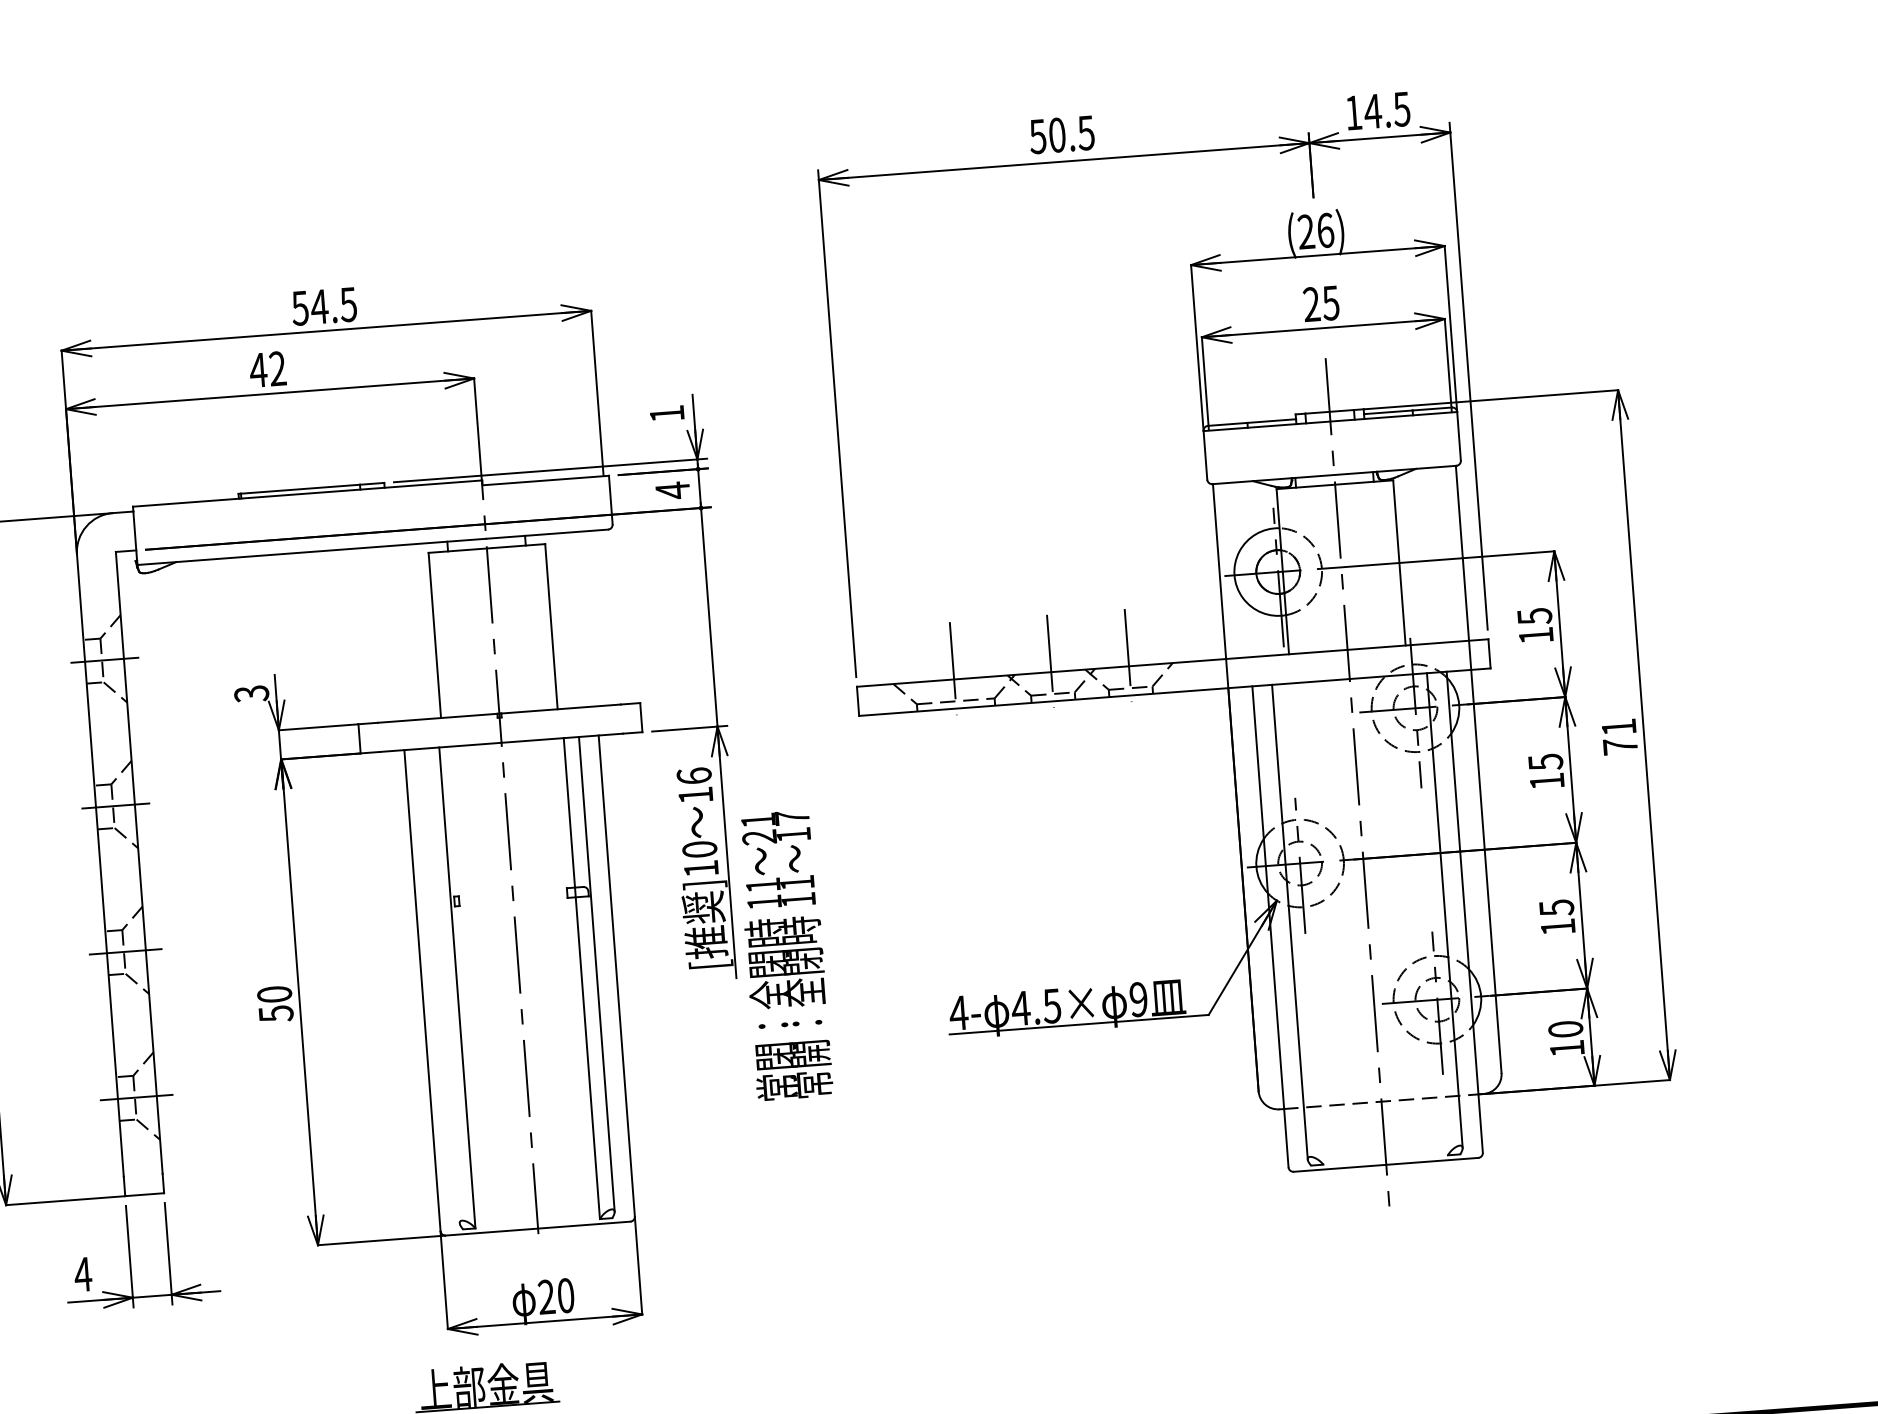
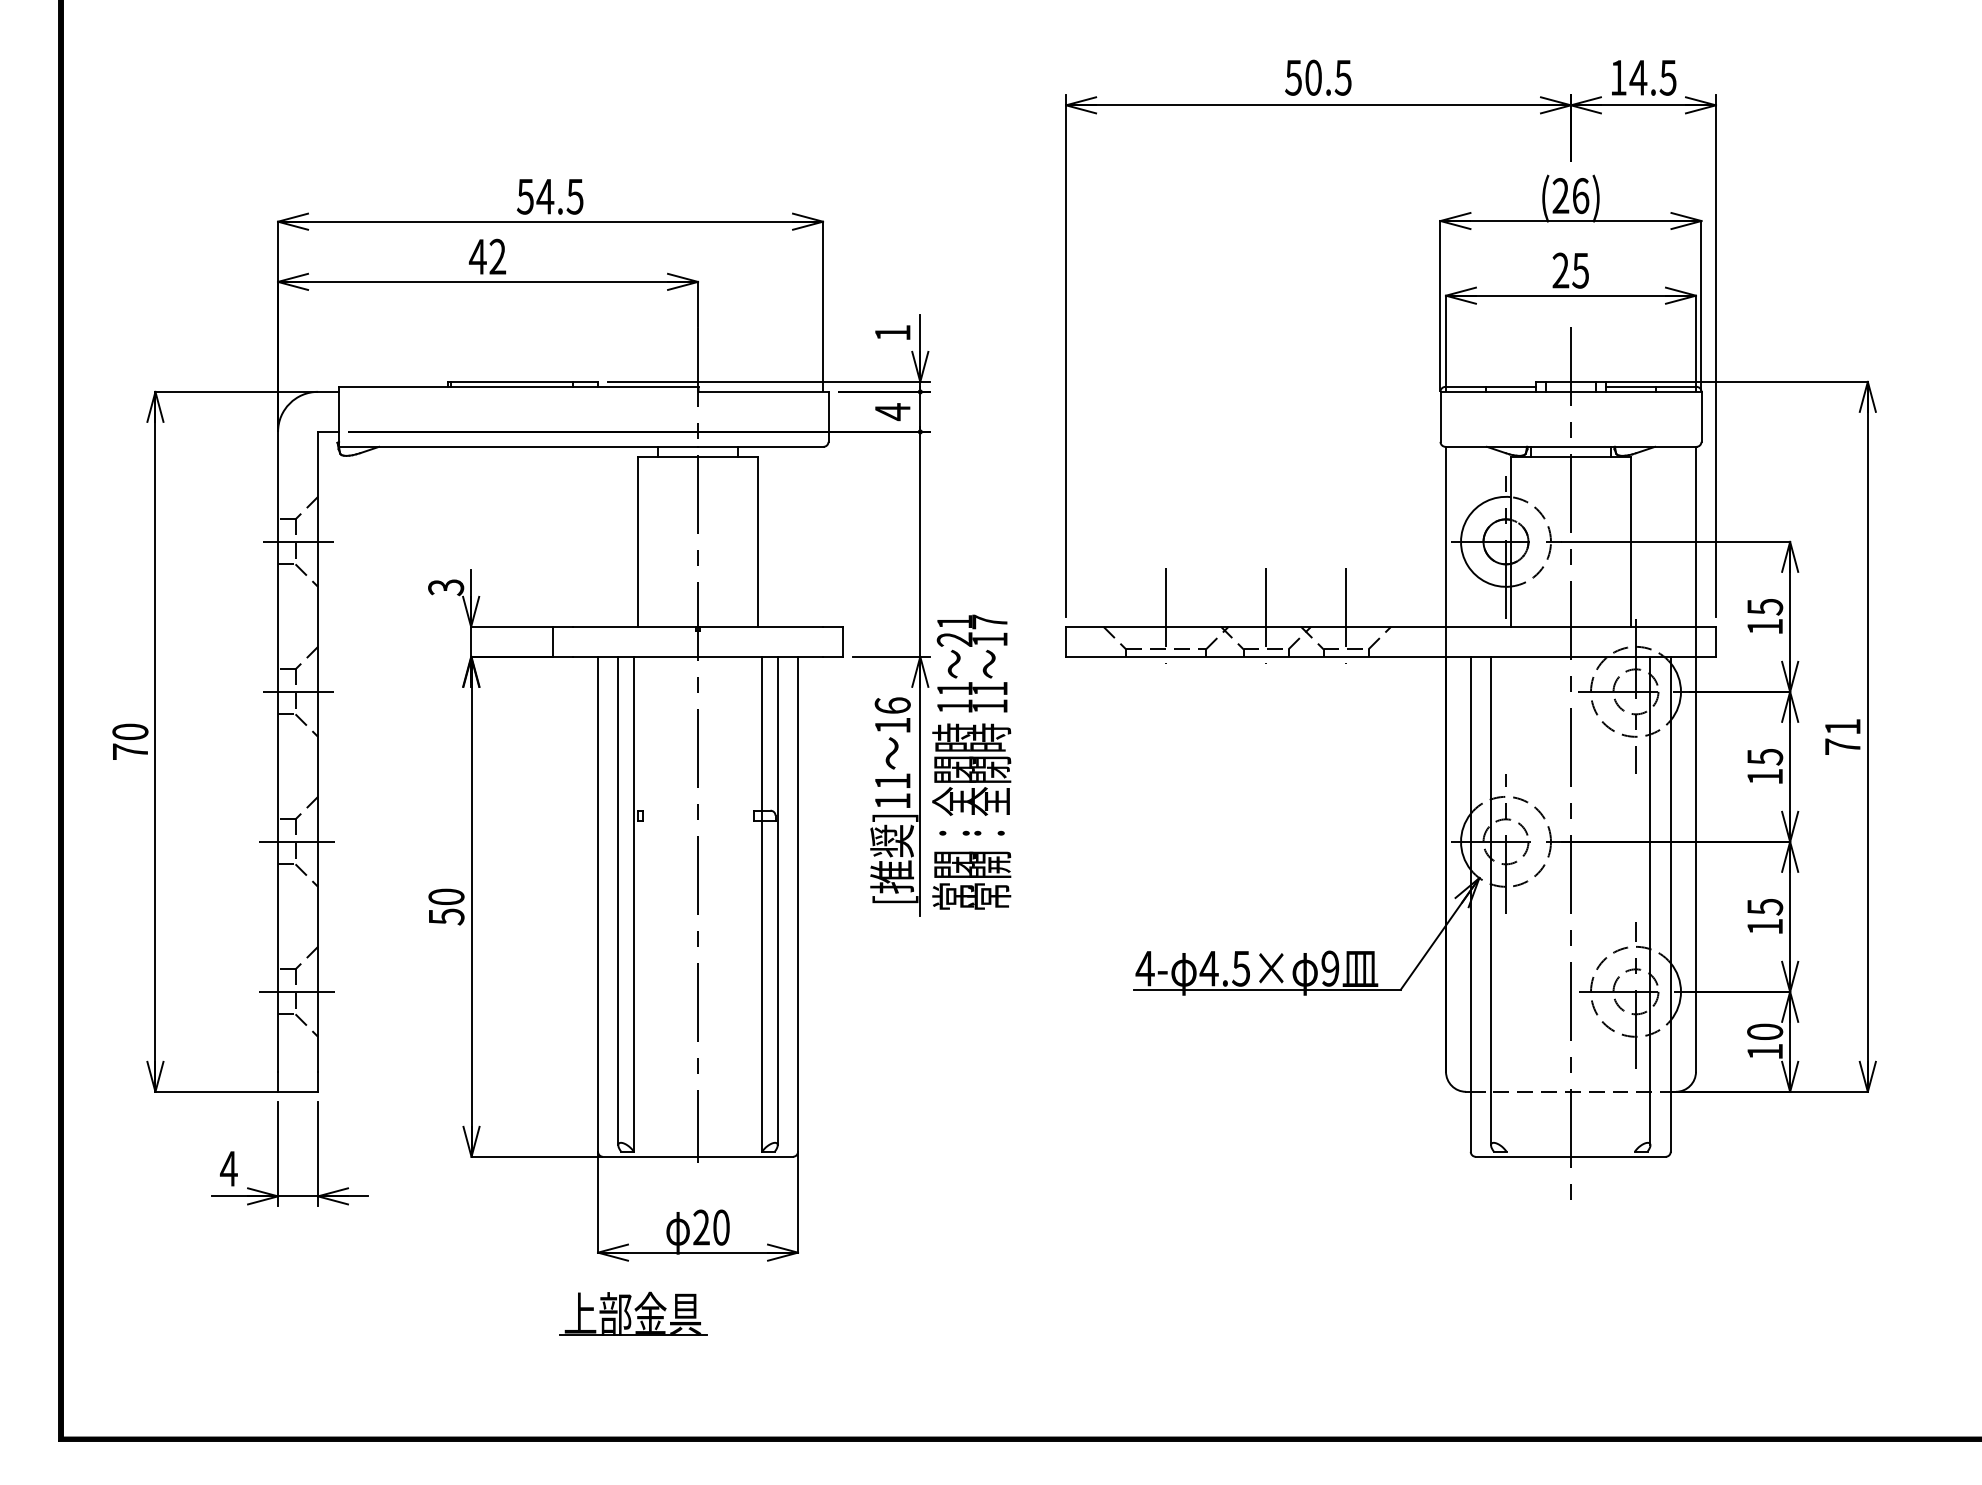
text: (699, 849) -> (892, 781), ]10 -> ]11
text: (784, 954) -> (971, 761), moved
line: (442, 985) -> (618, 900), added

